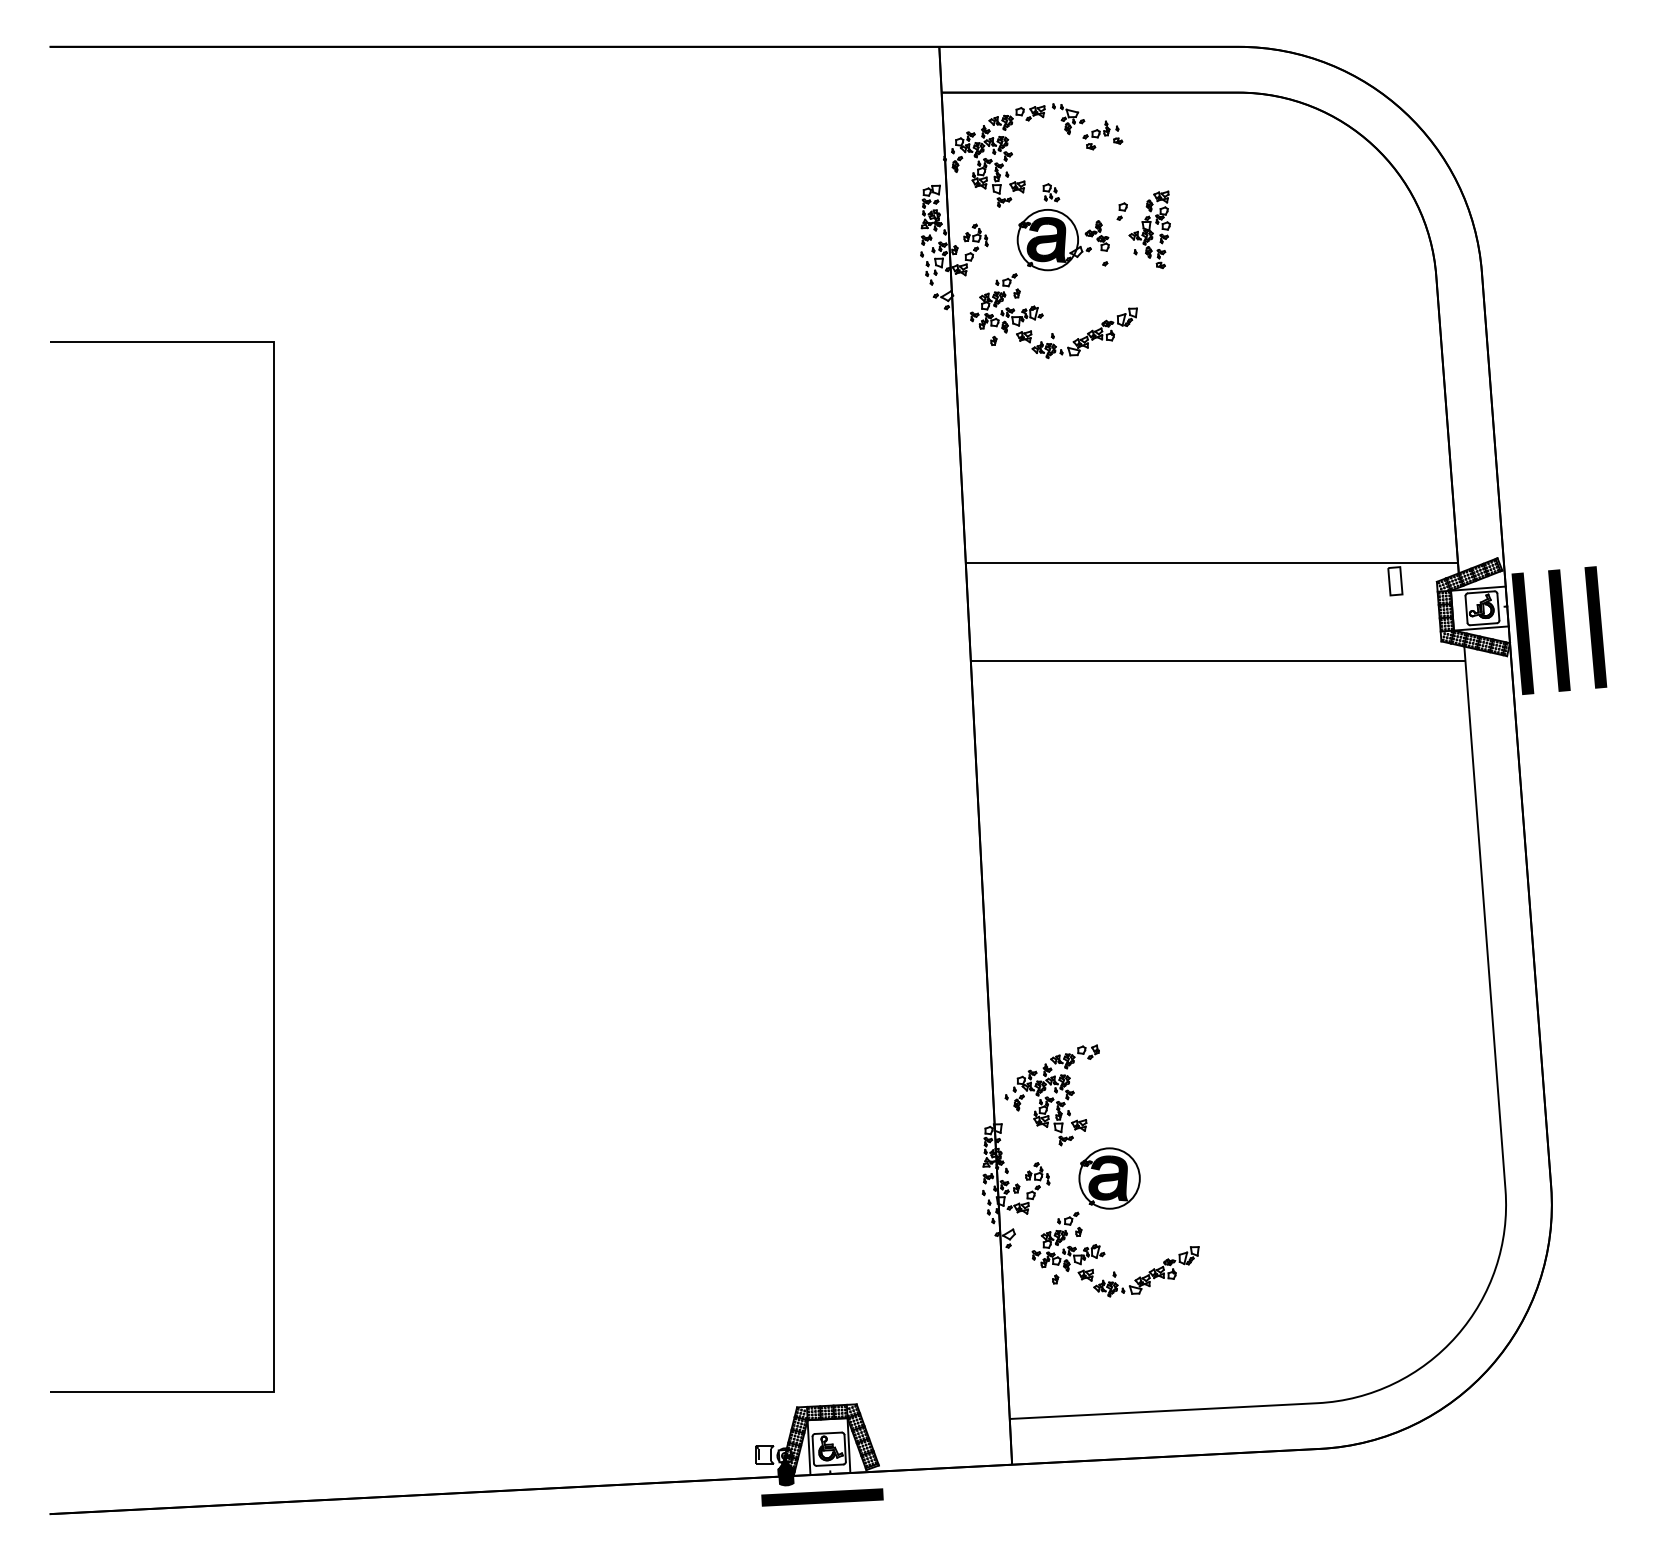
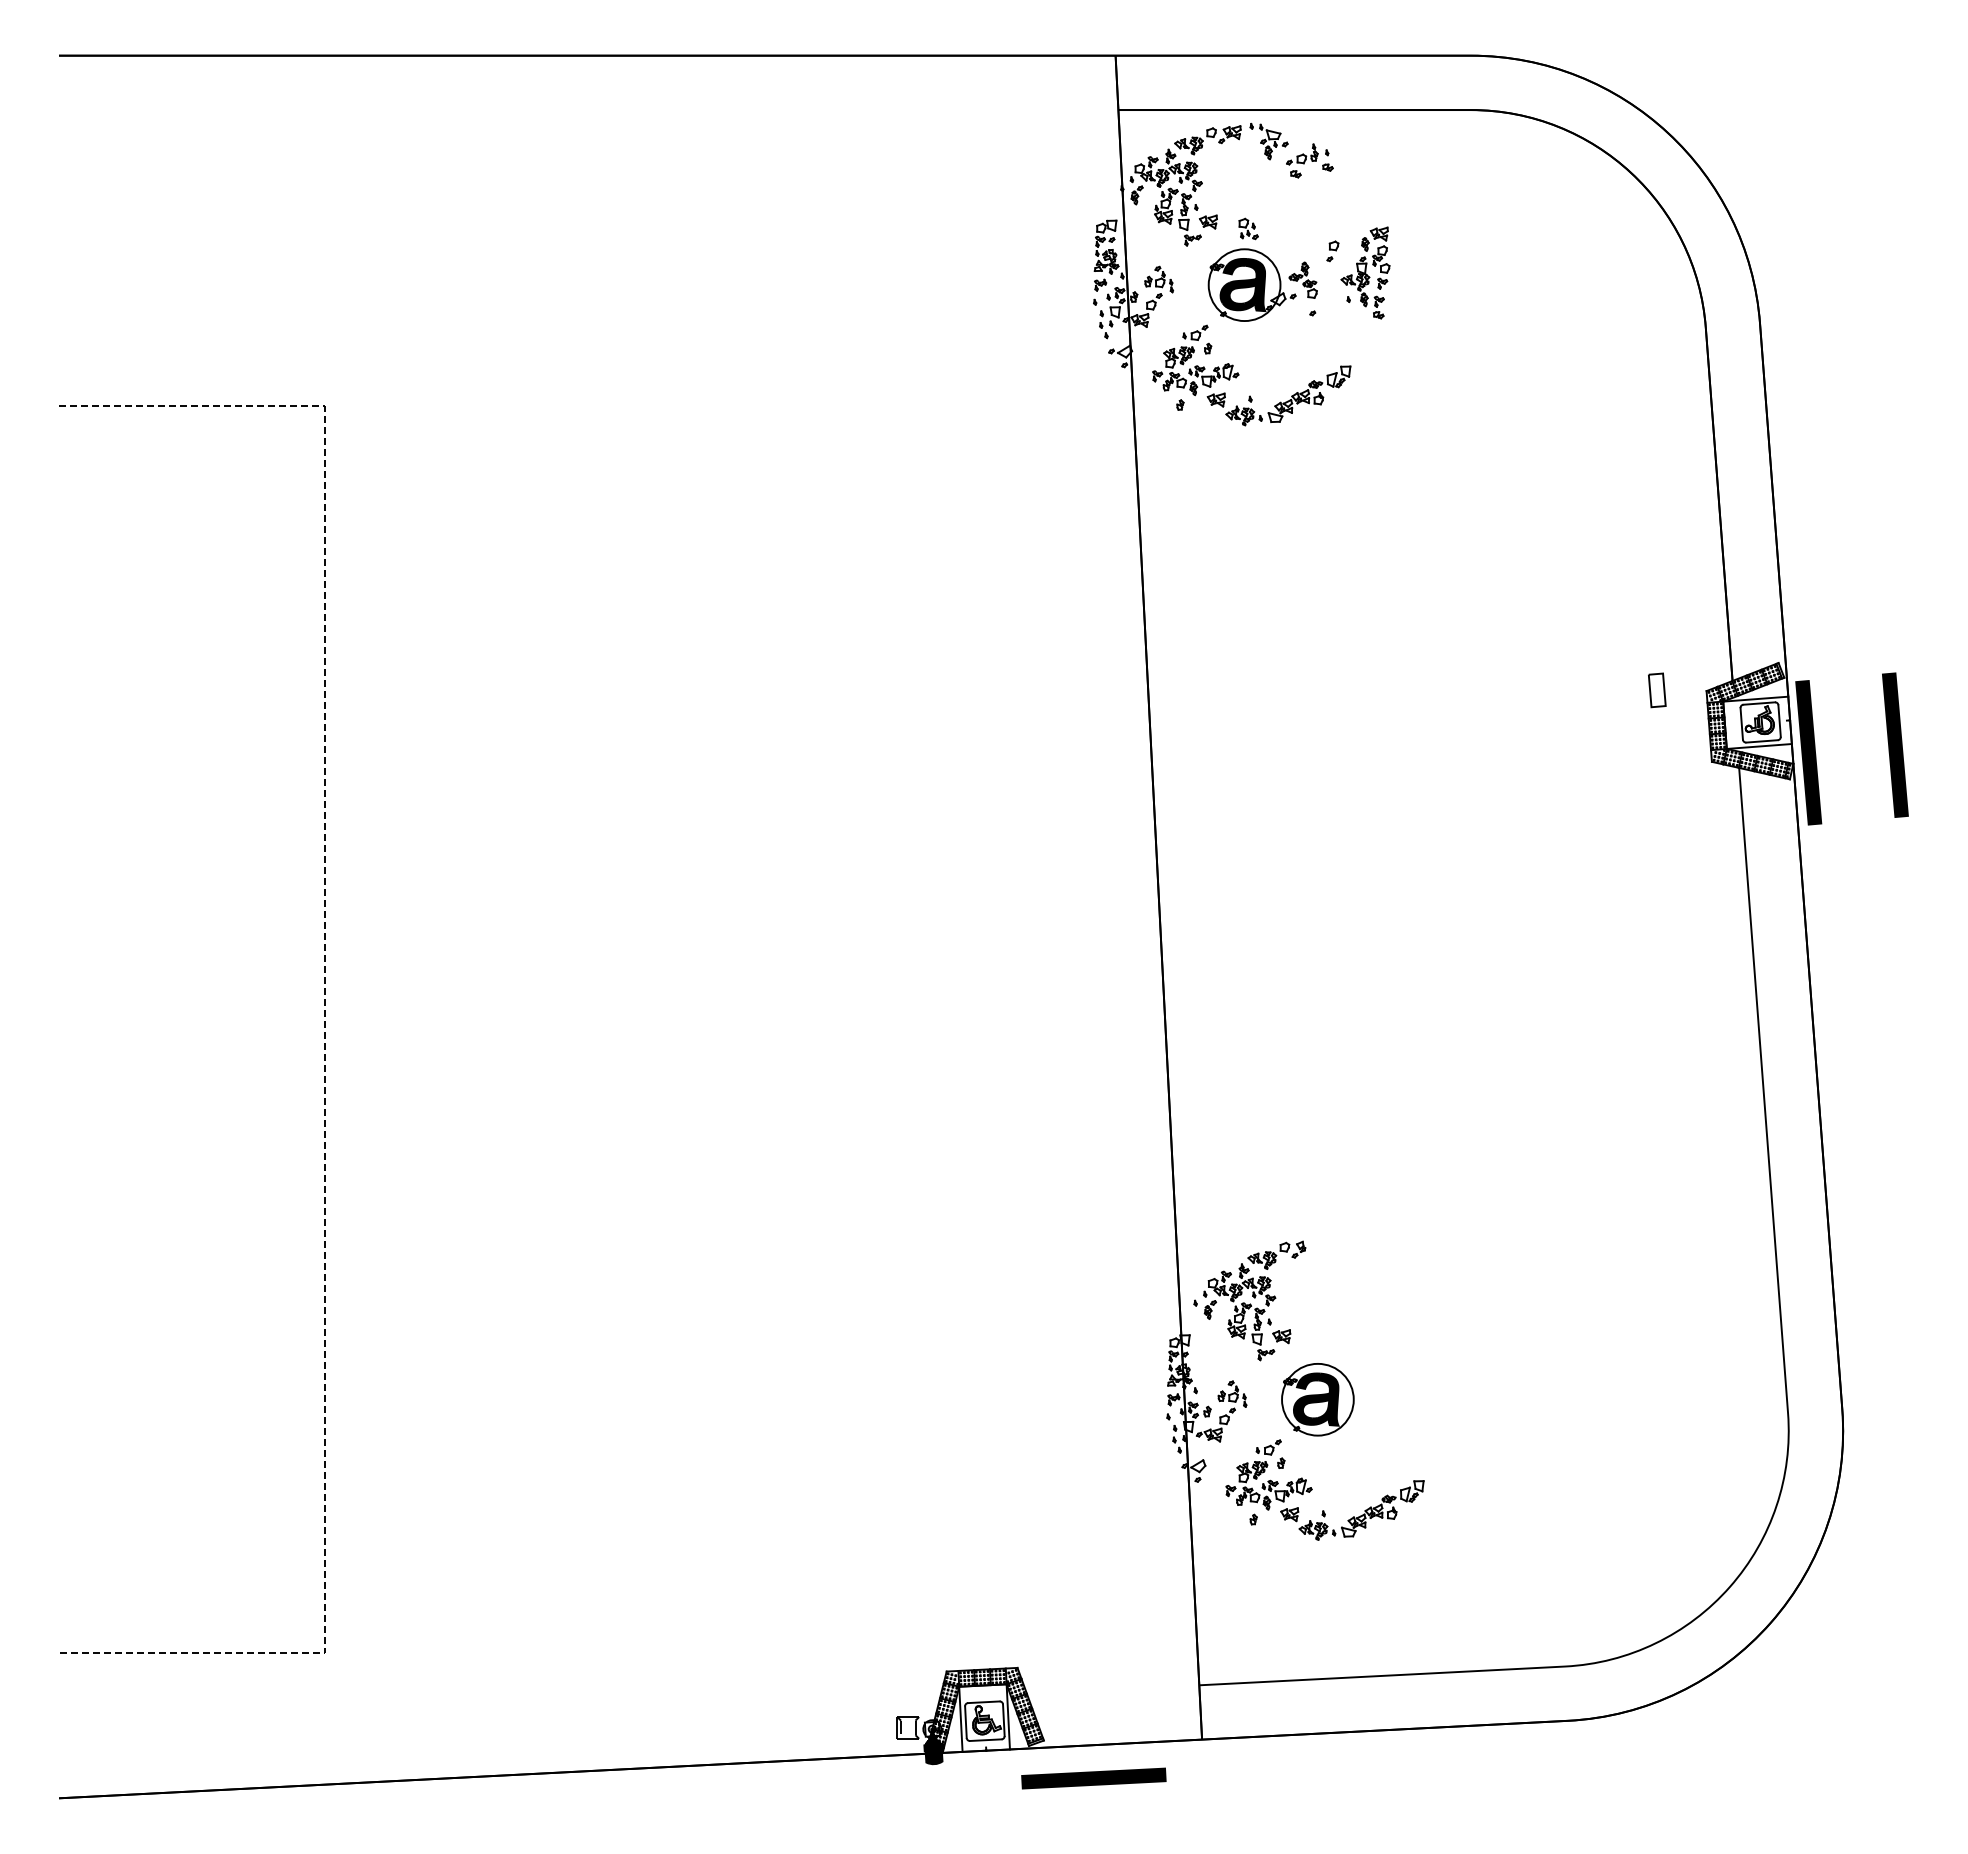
line: (1212, 562) -> (1439, 668), removed
line: (1558, 630) -> (1851, 748), removed
line: (1217, 660) -> (1446, 784), removed
line: (273, 866) -> (324, 1029), solid -> dashed
line: (822, 1497) -> (1093, 1778), moved

